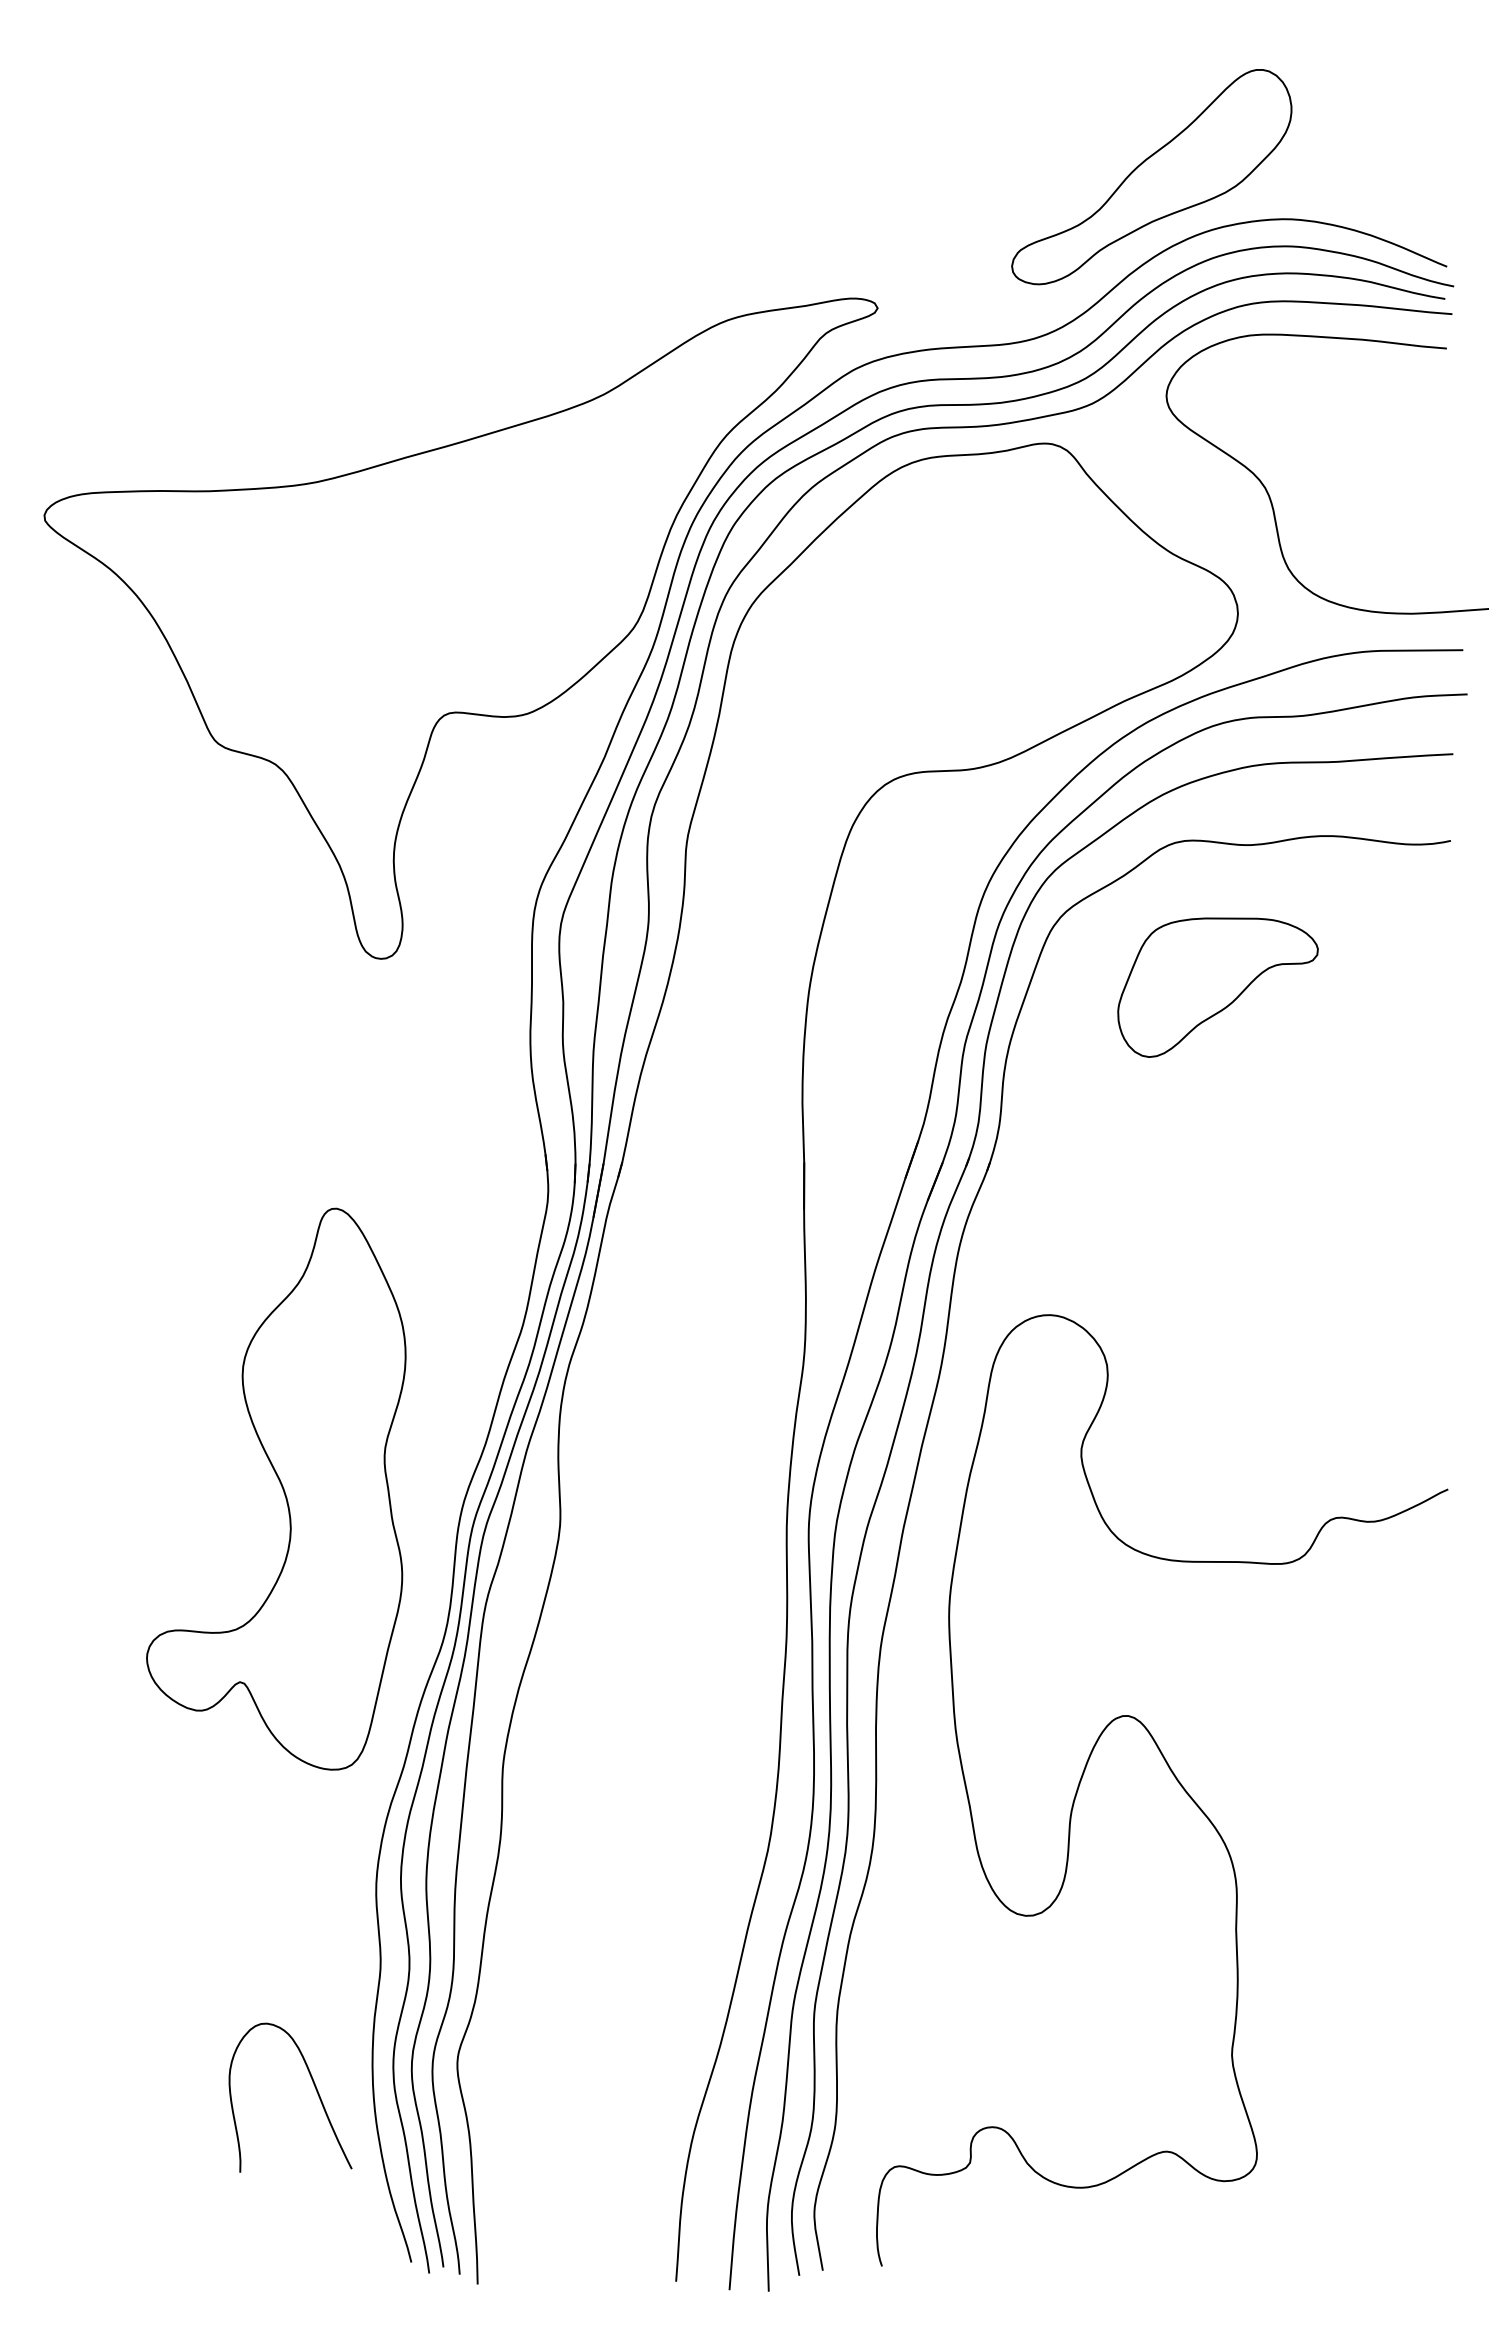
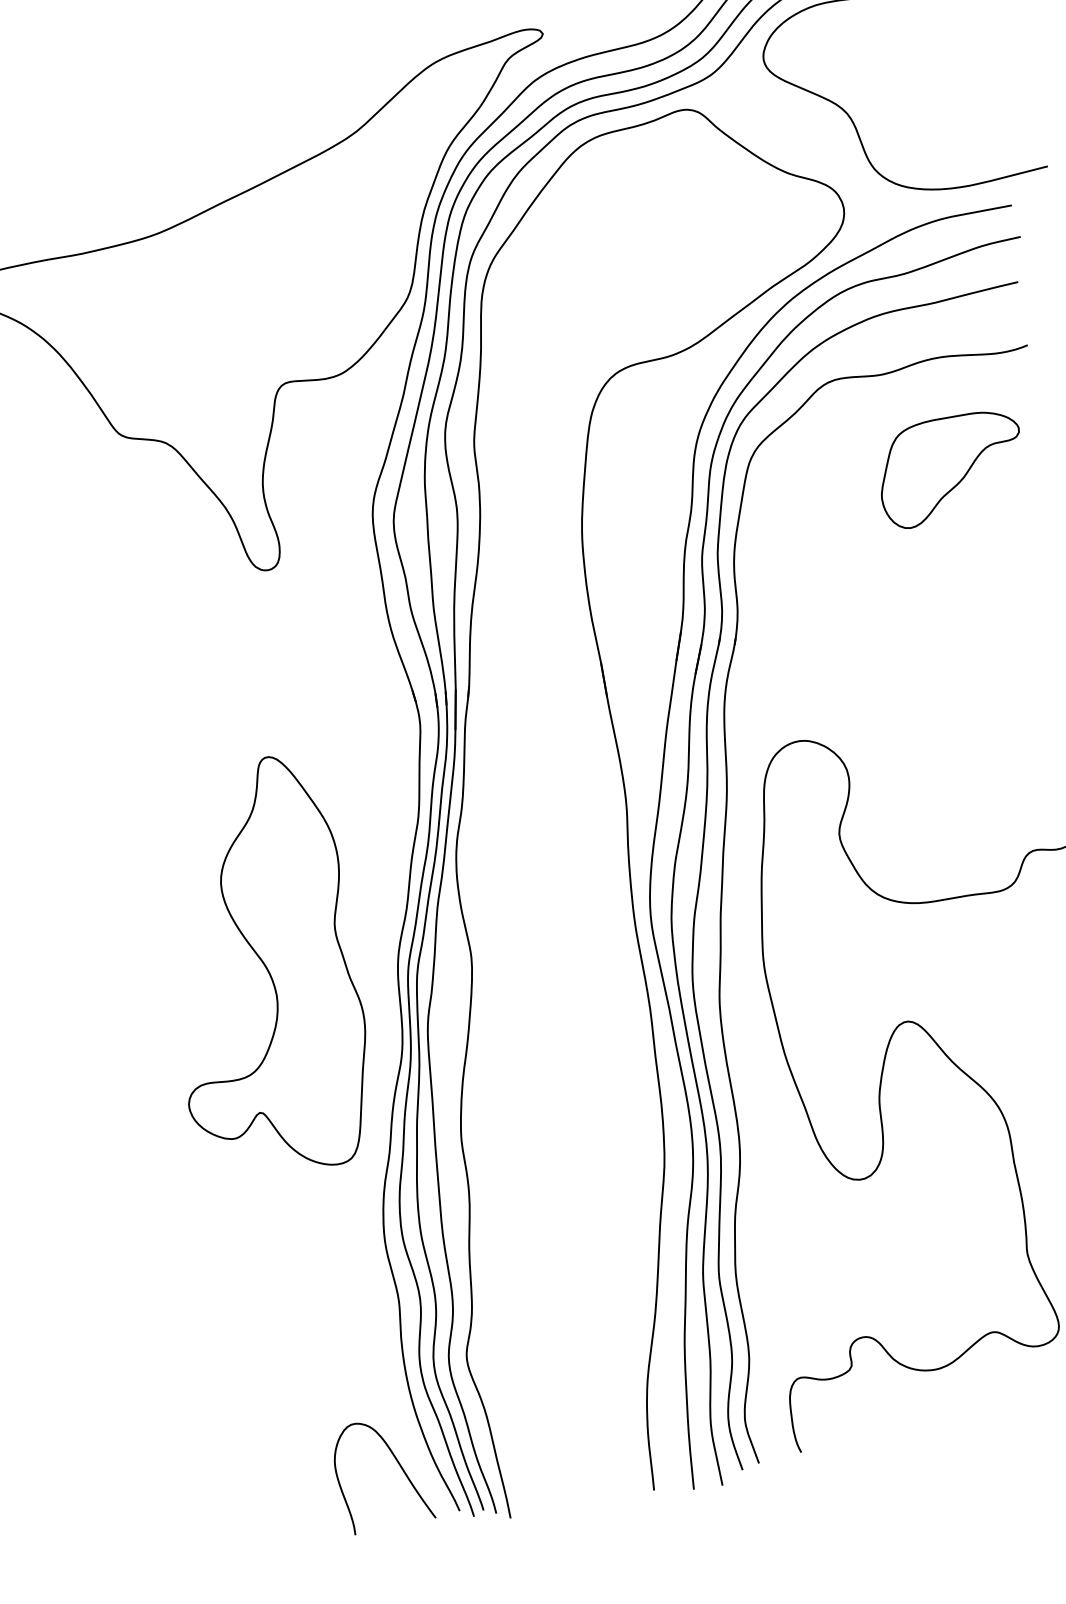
part: (1217, 987) -> (950, 468), moved
curve: (314, 2087) -> (398, 1463), moved

